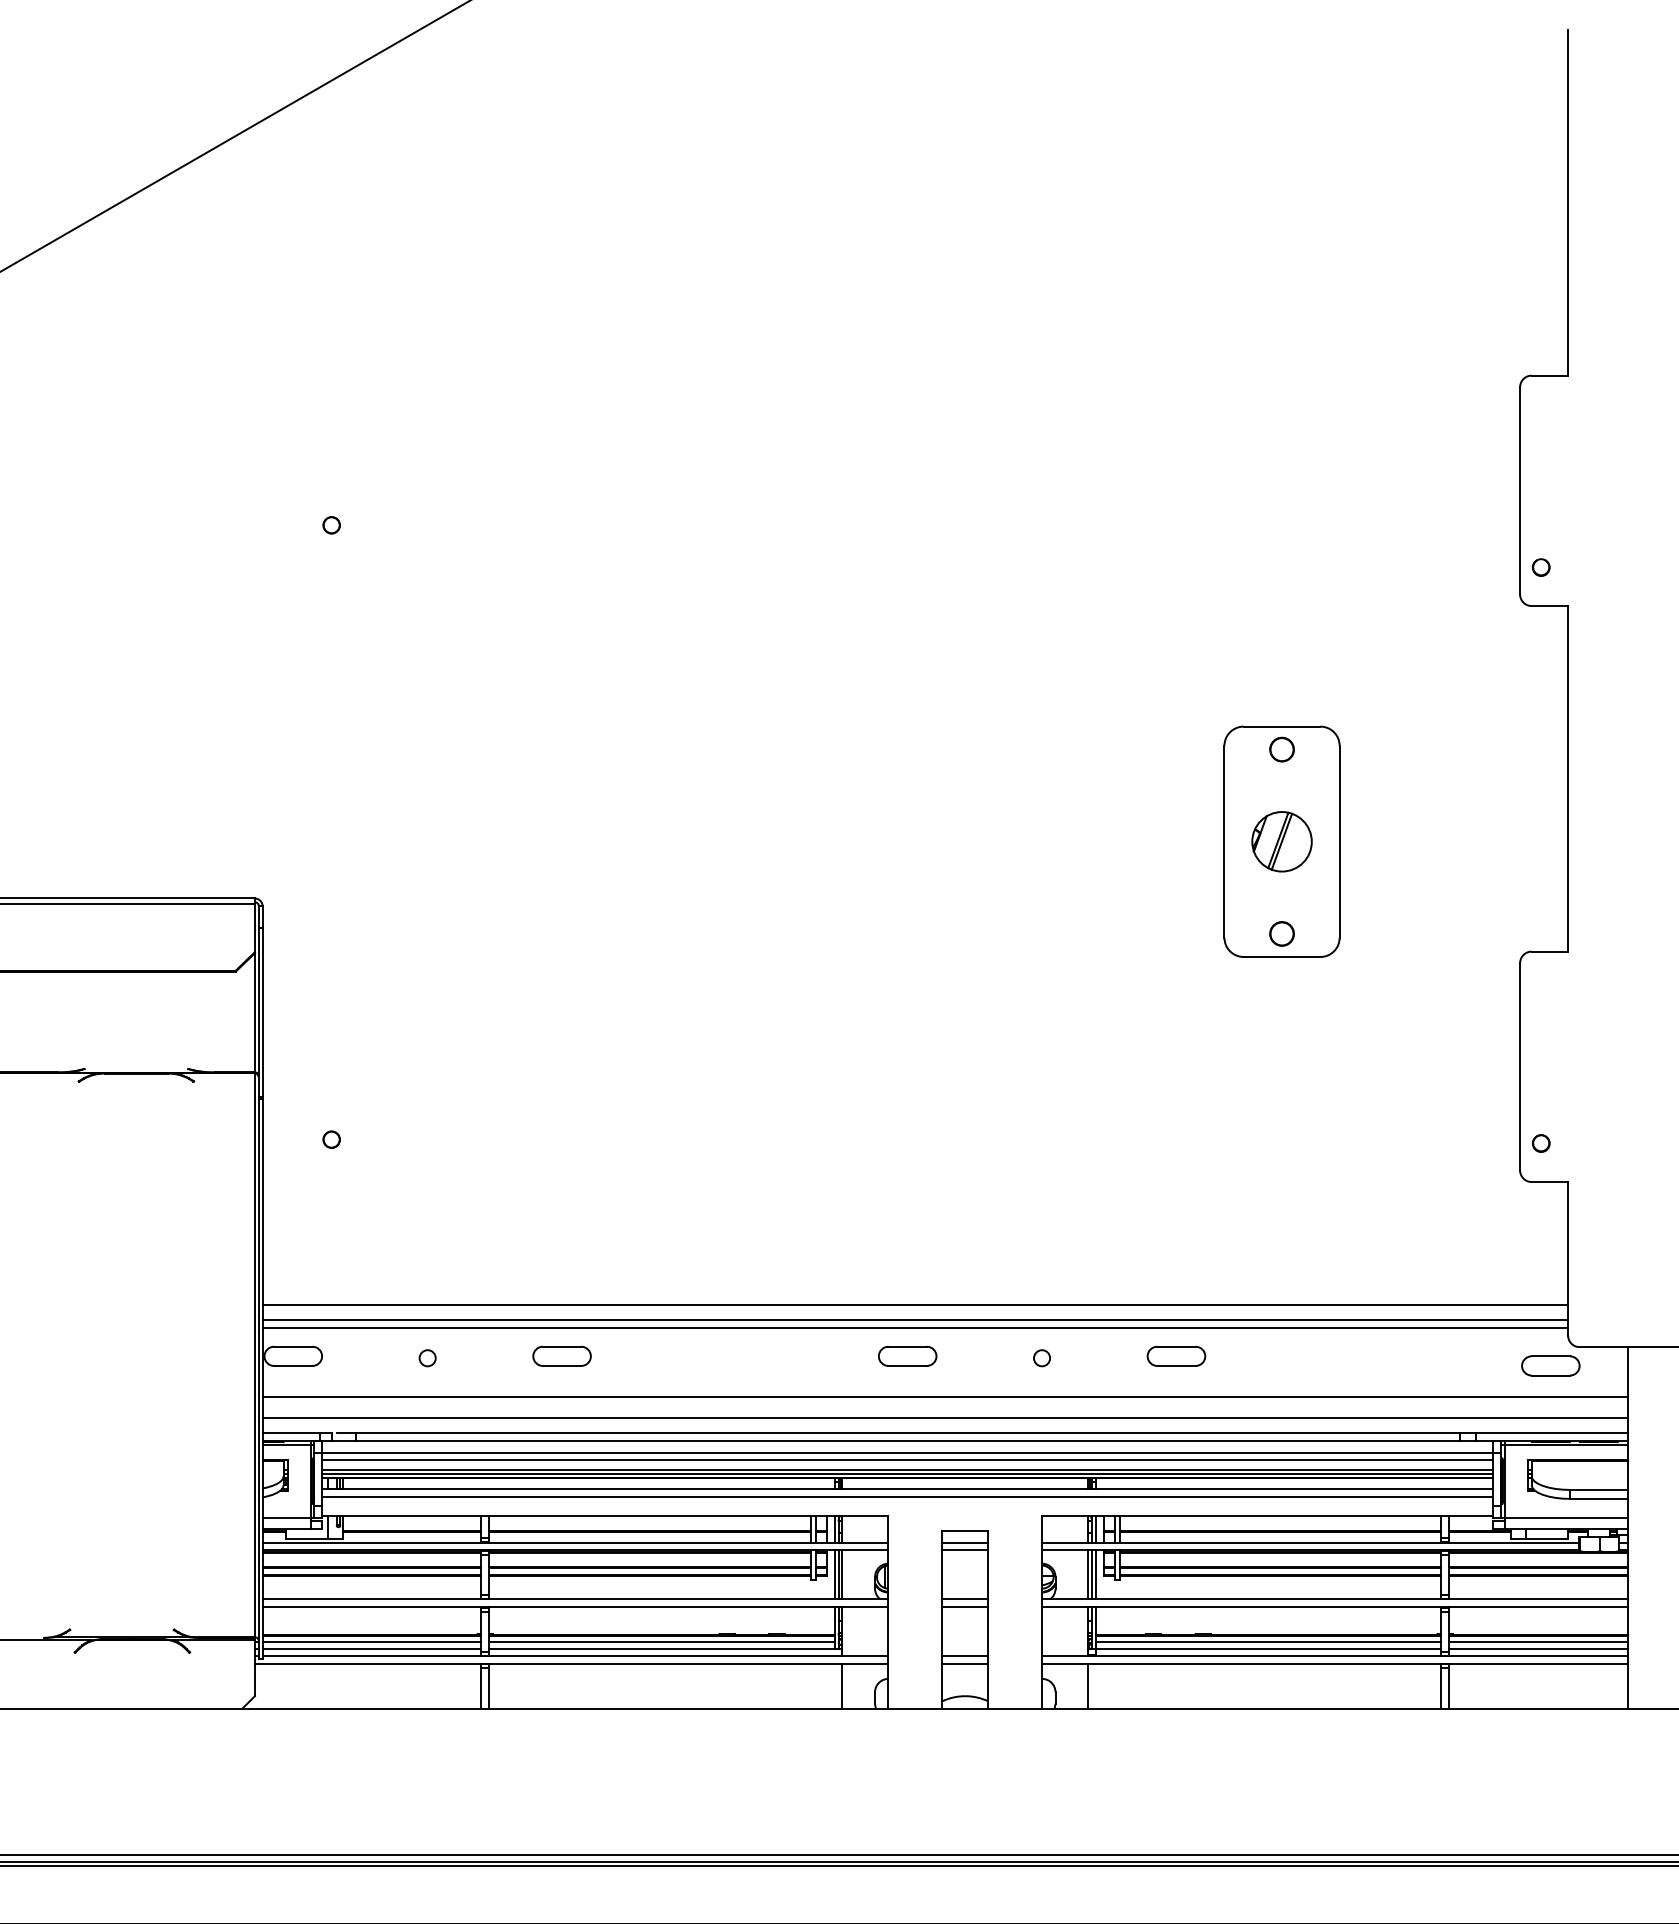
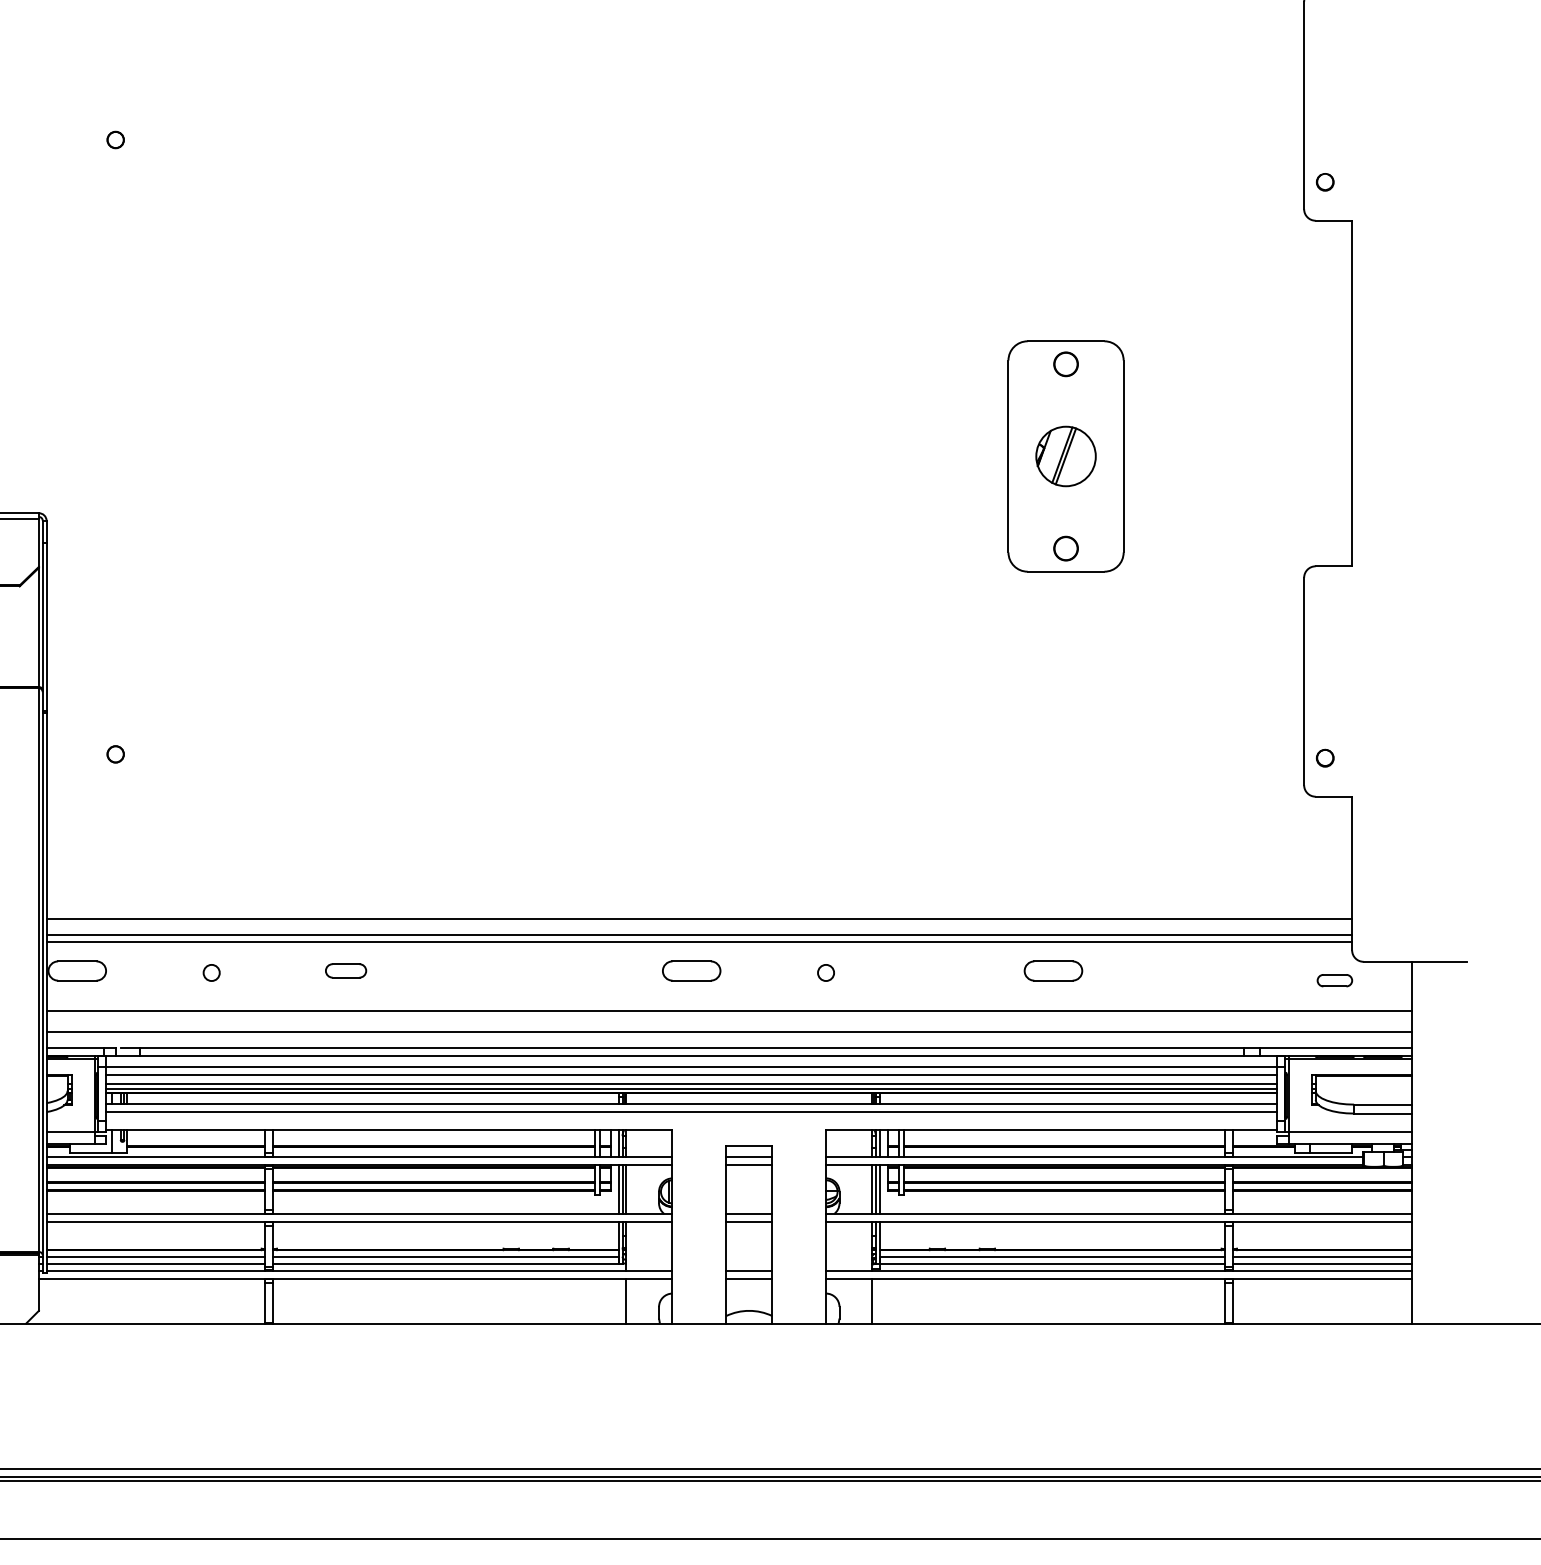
part: (561, 1355) -> (345, 970), size x0.7
part: (1176, 1355) -> (1053, 970), moved
part: (1550, 1365) -> (1334, 980), size x0.6

